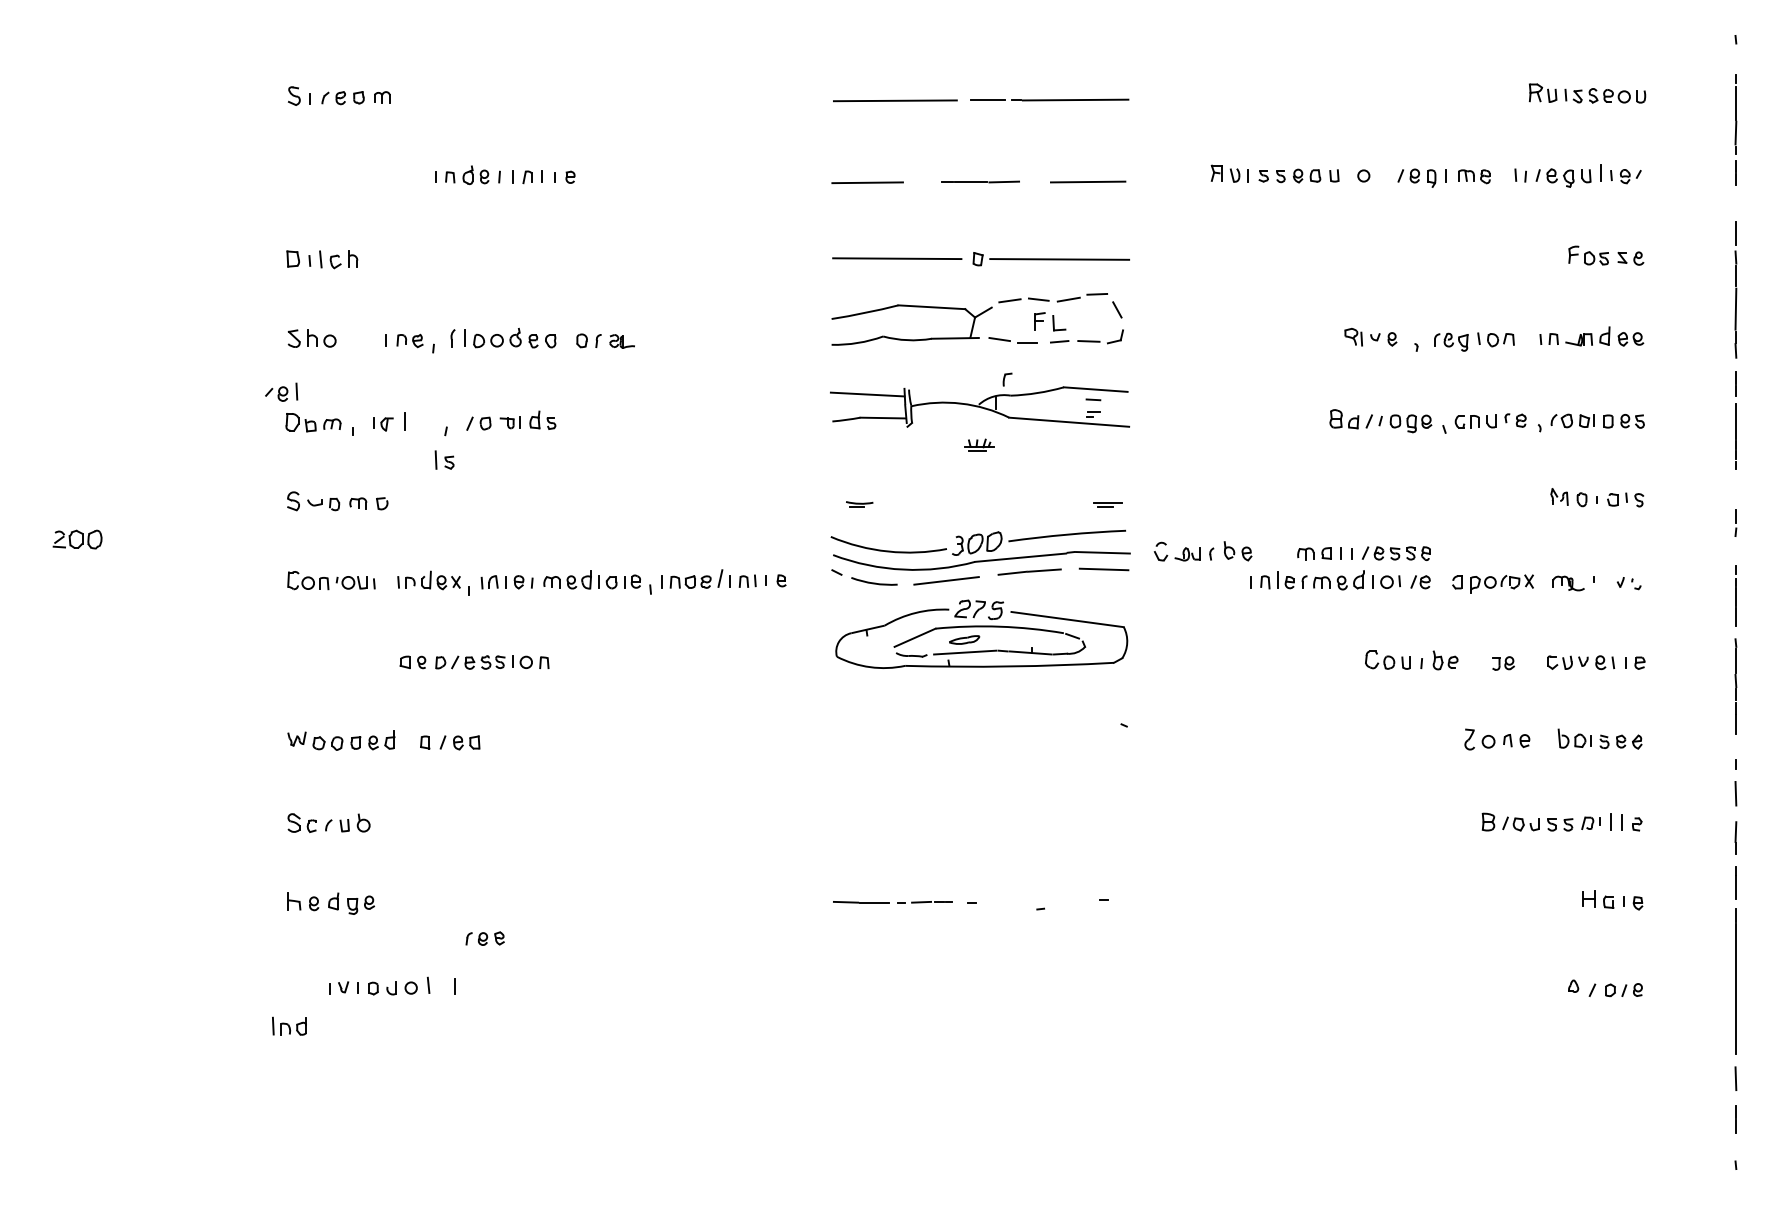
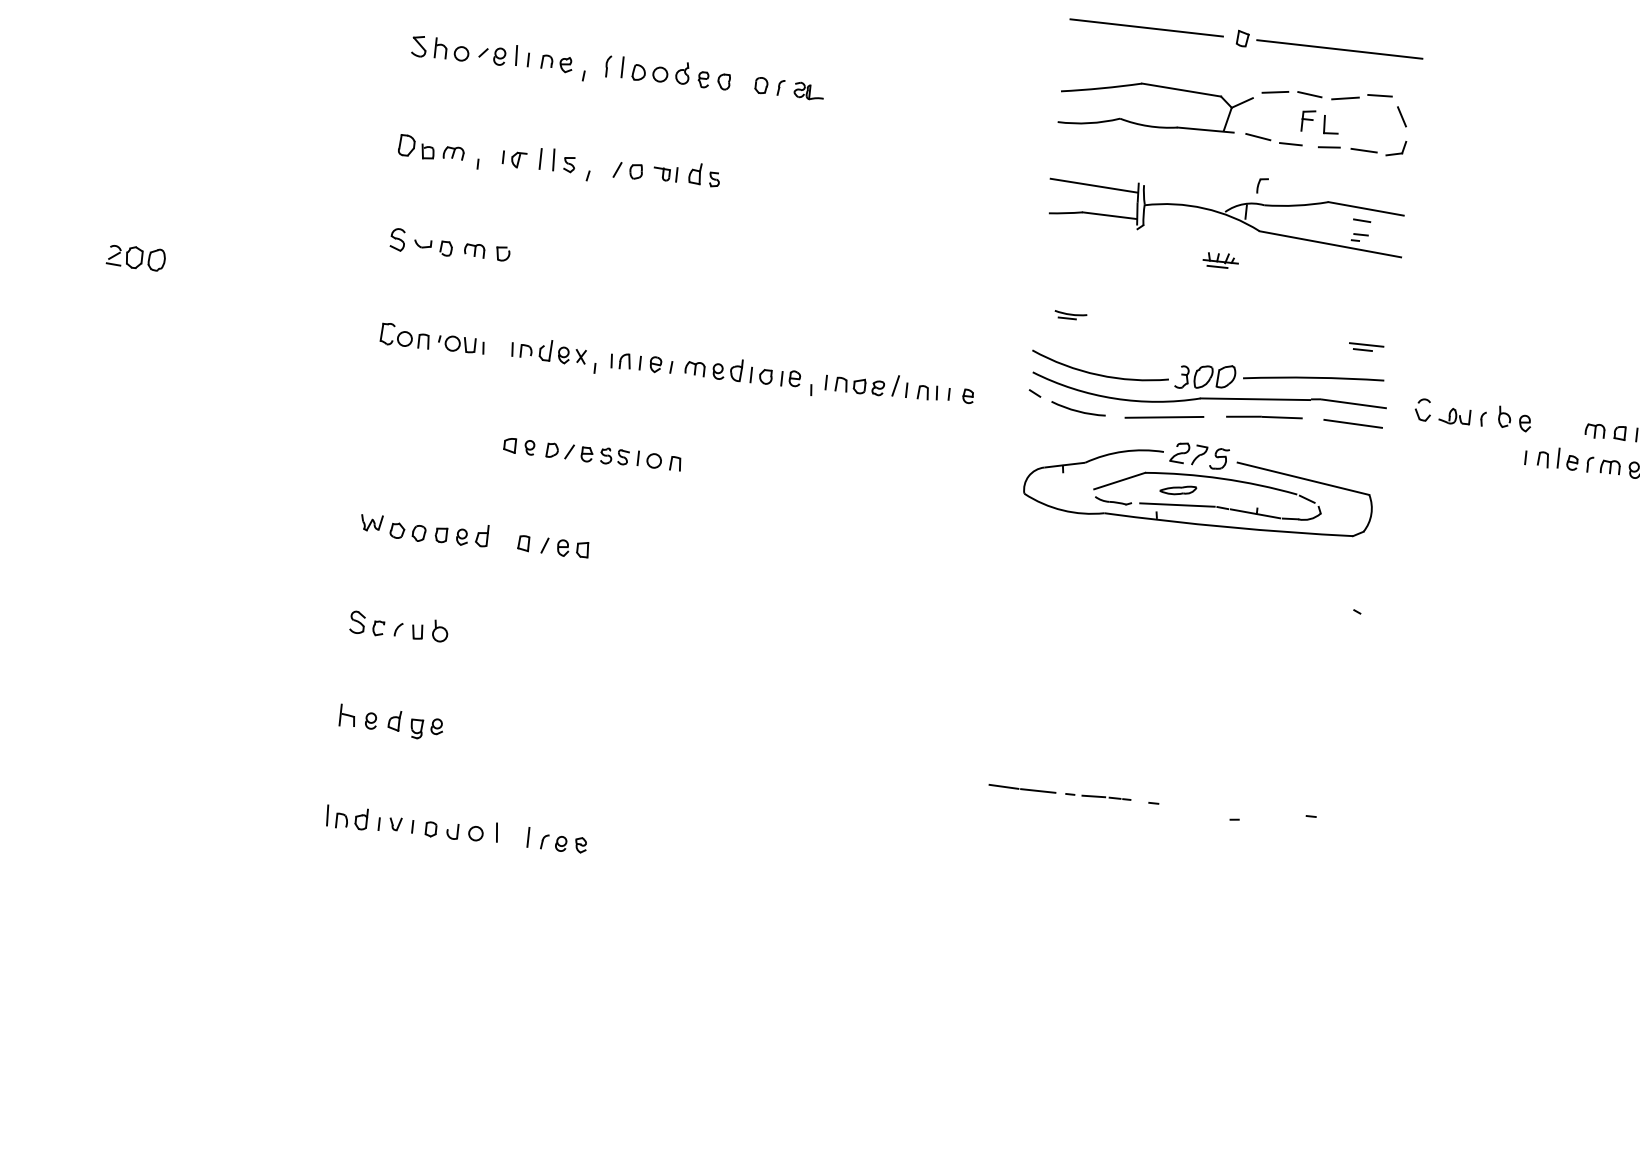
part: (281, 391) -> (498, 53), moved
part: (444, 459) -> (563, 160), moved
part: (484, 938) -> (563, 843), moved
part: (289, 1025) -> (346, 816), moved

